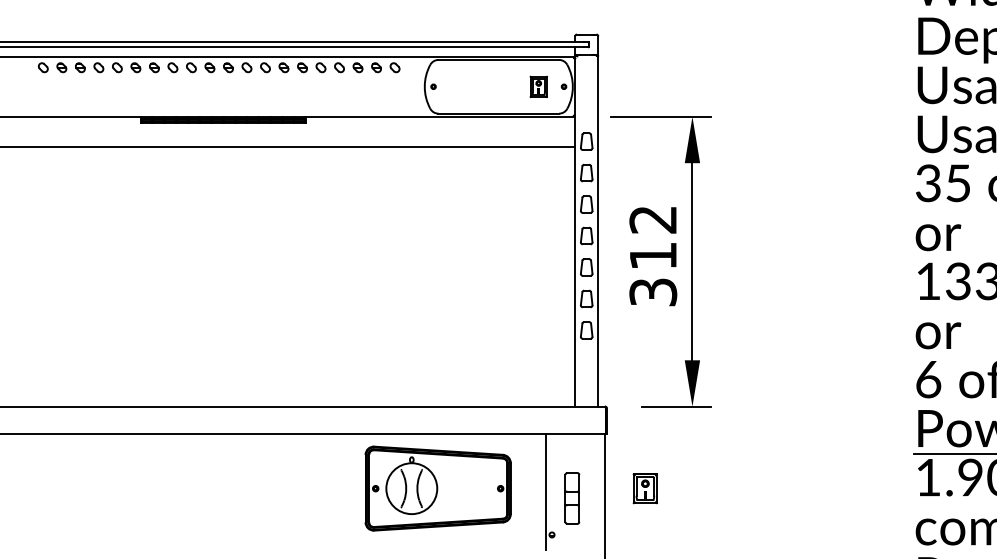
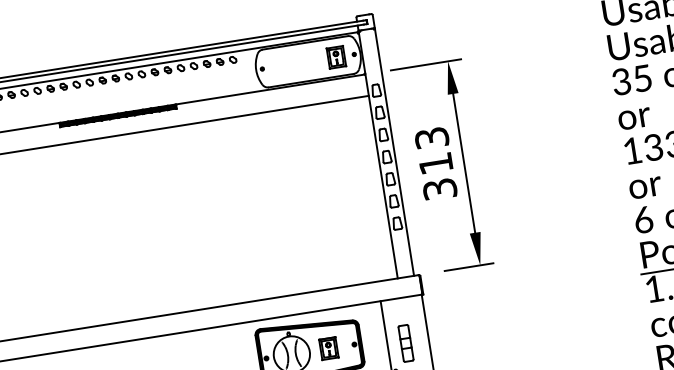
part: (538, 86) -> (336, 57), size x1.43
text: (653, 219) -> (432, 137), 312 -> 313
part: (644, 488) -> (328, 348), moved

